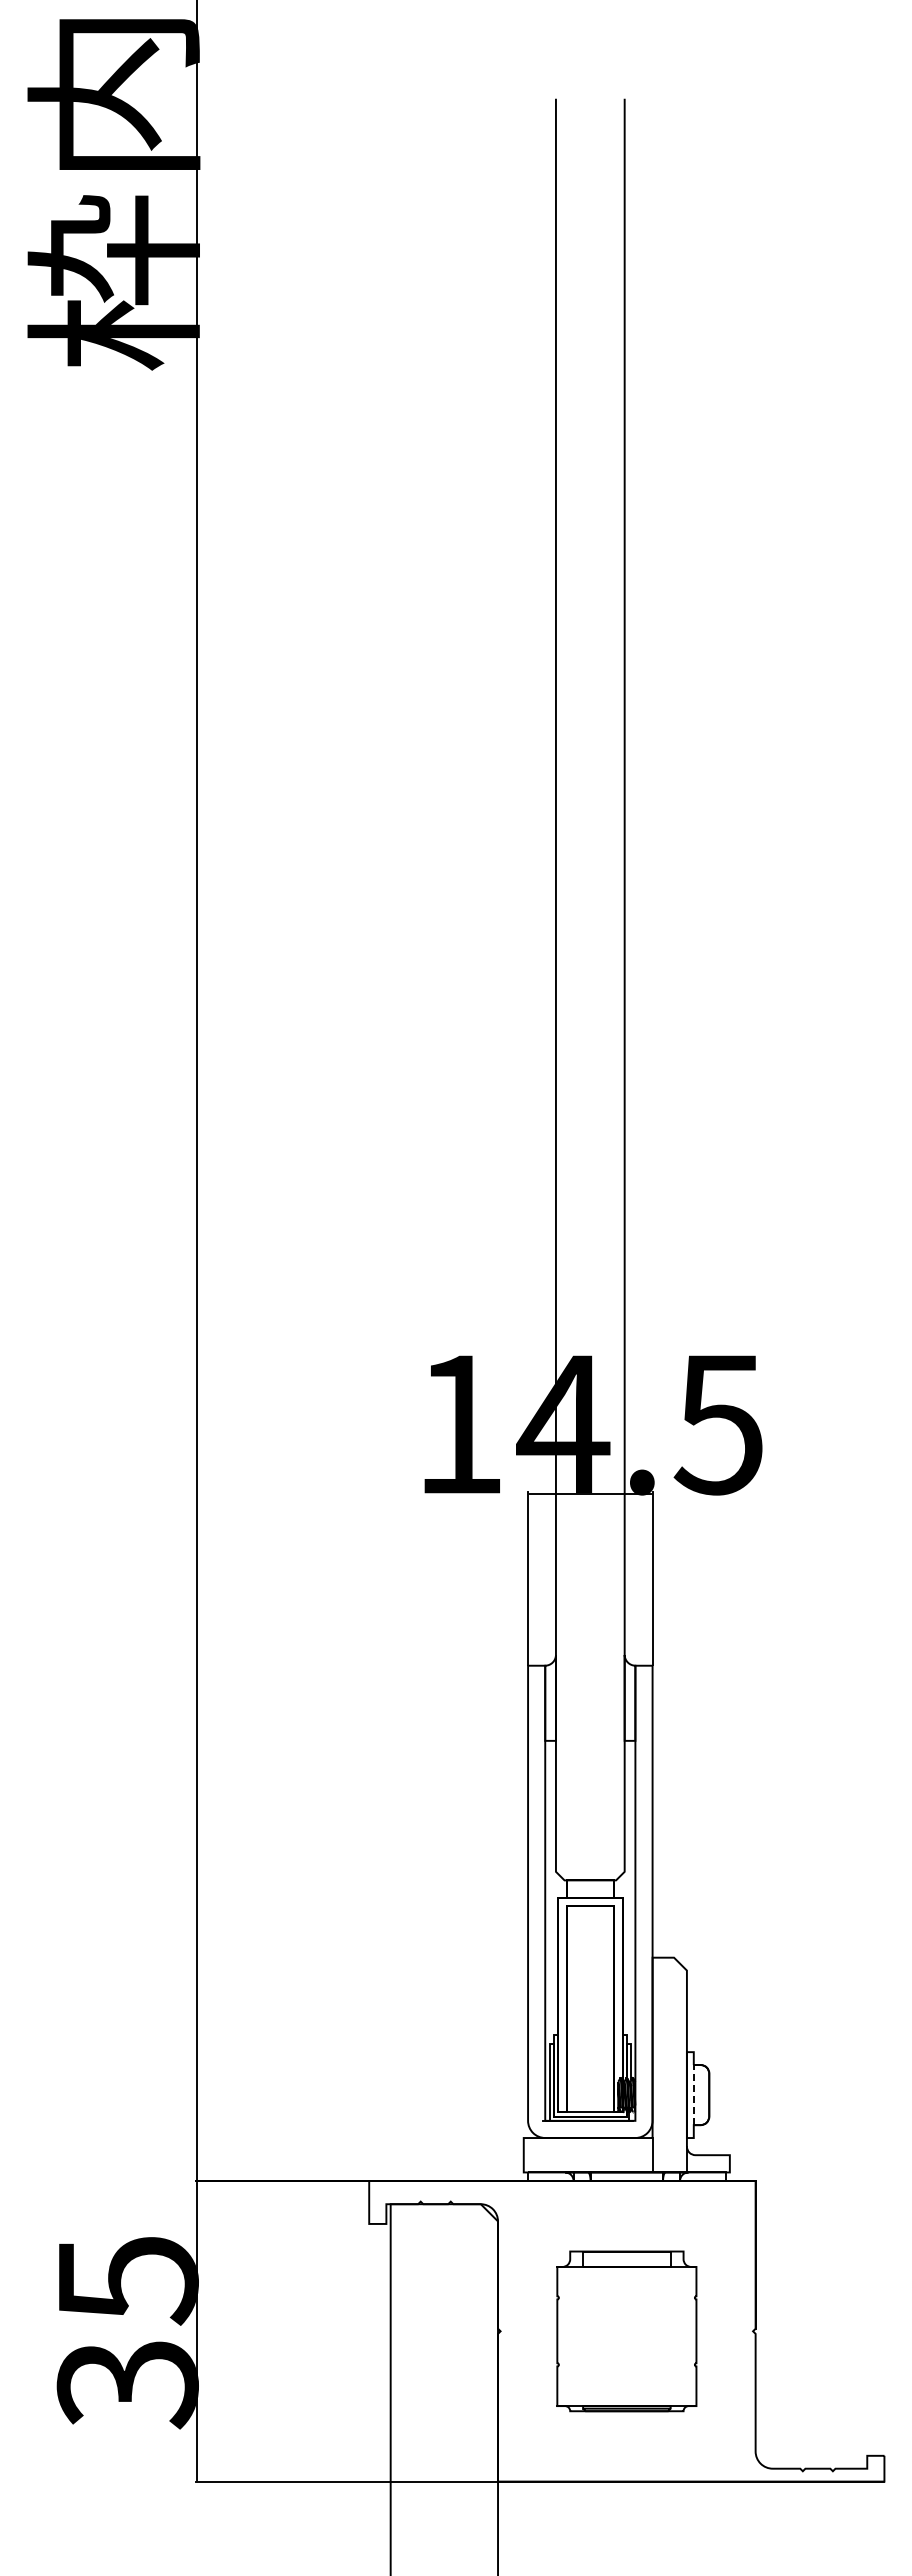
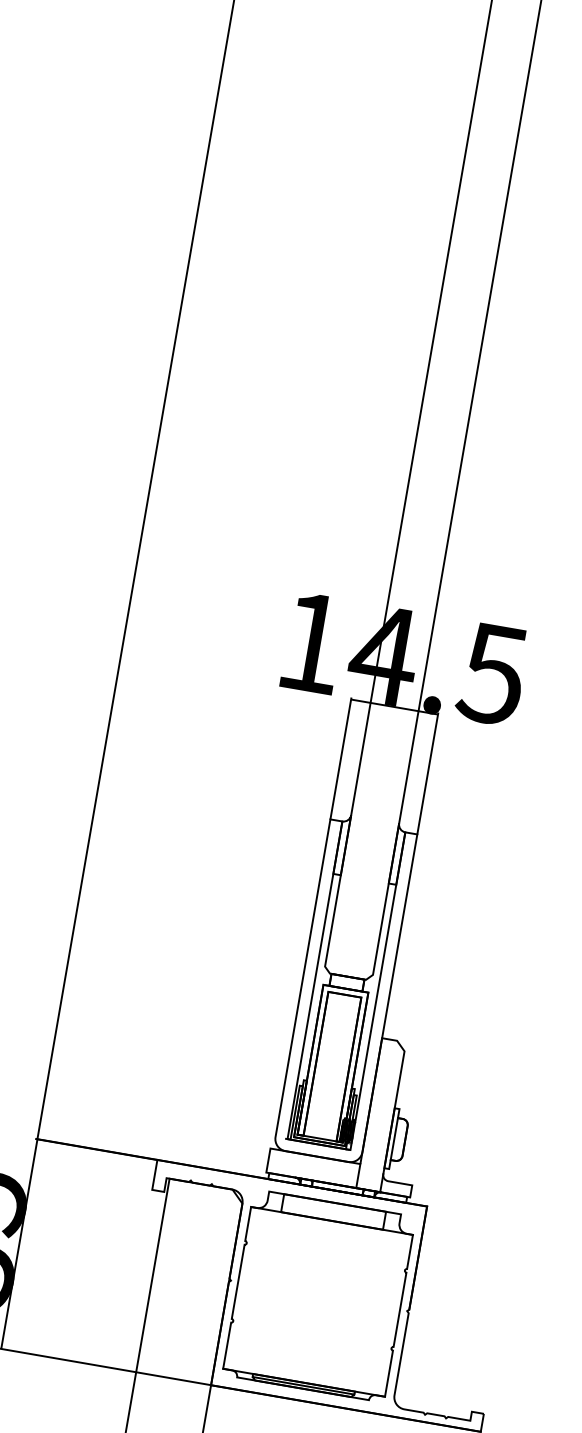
line: (693, 2094) -> (394, 1138), dashed -> solid
part: (626, 2331) -> (318, 1295), size x1.67

